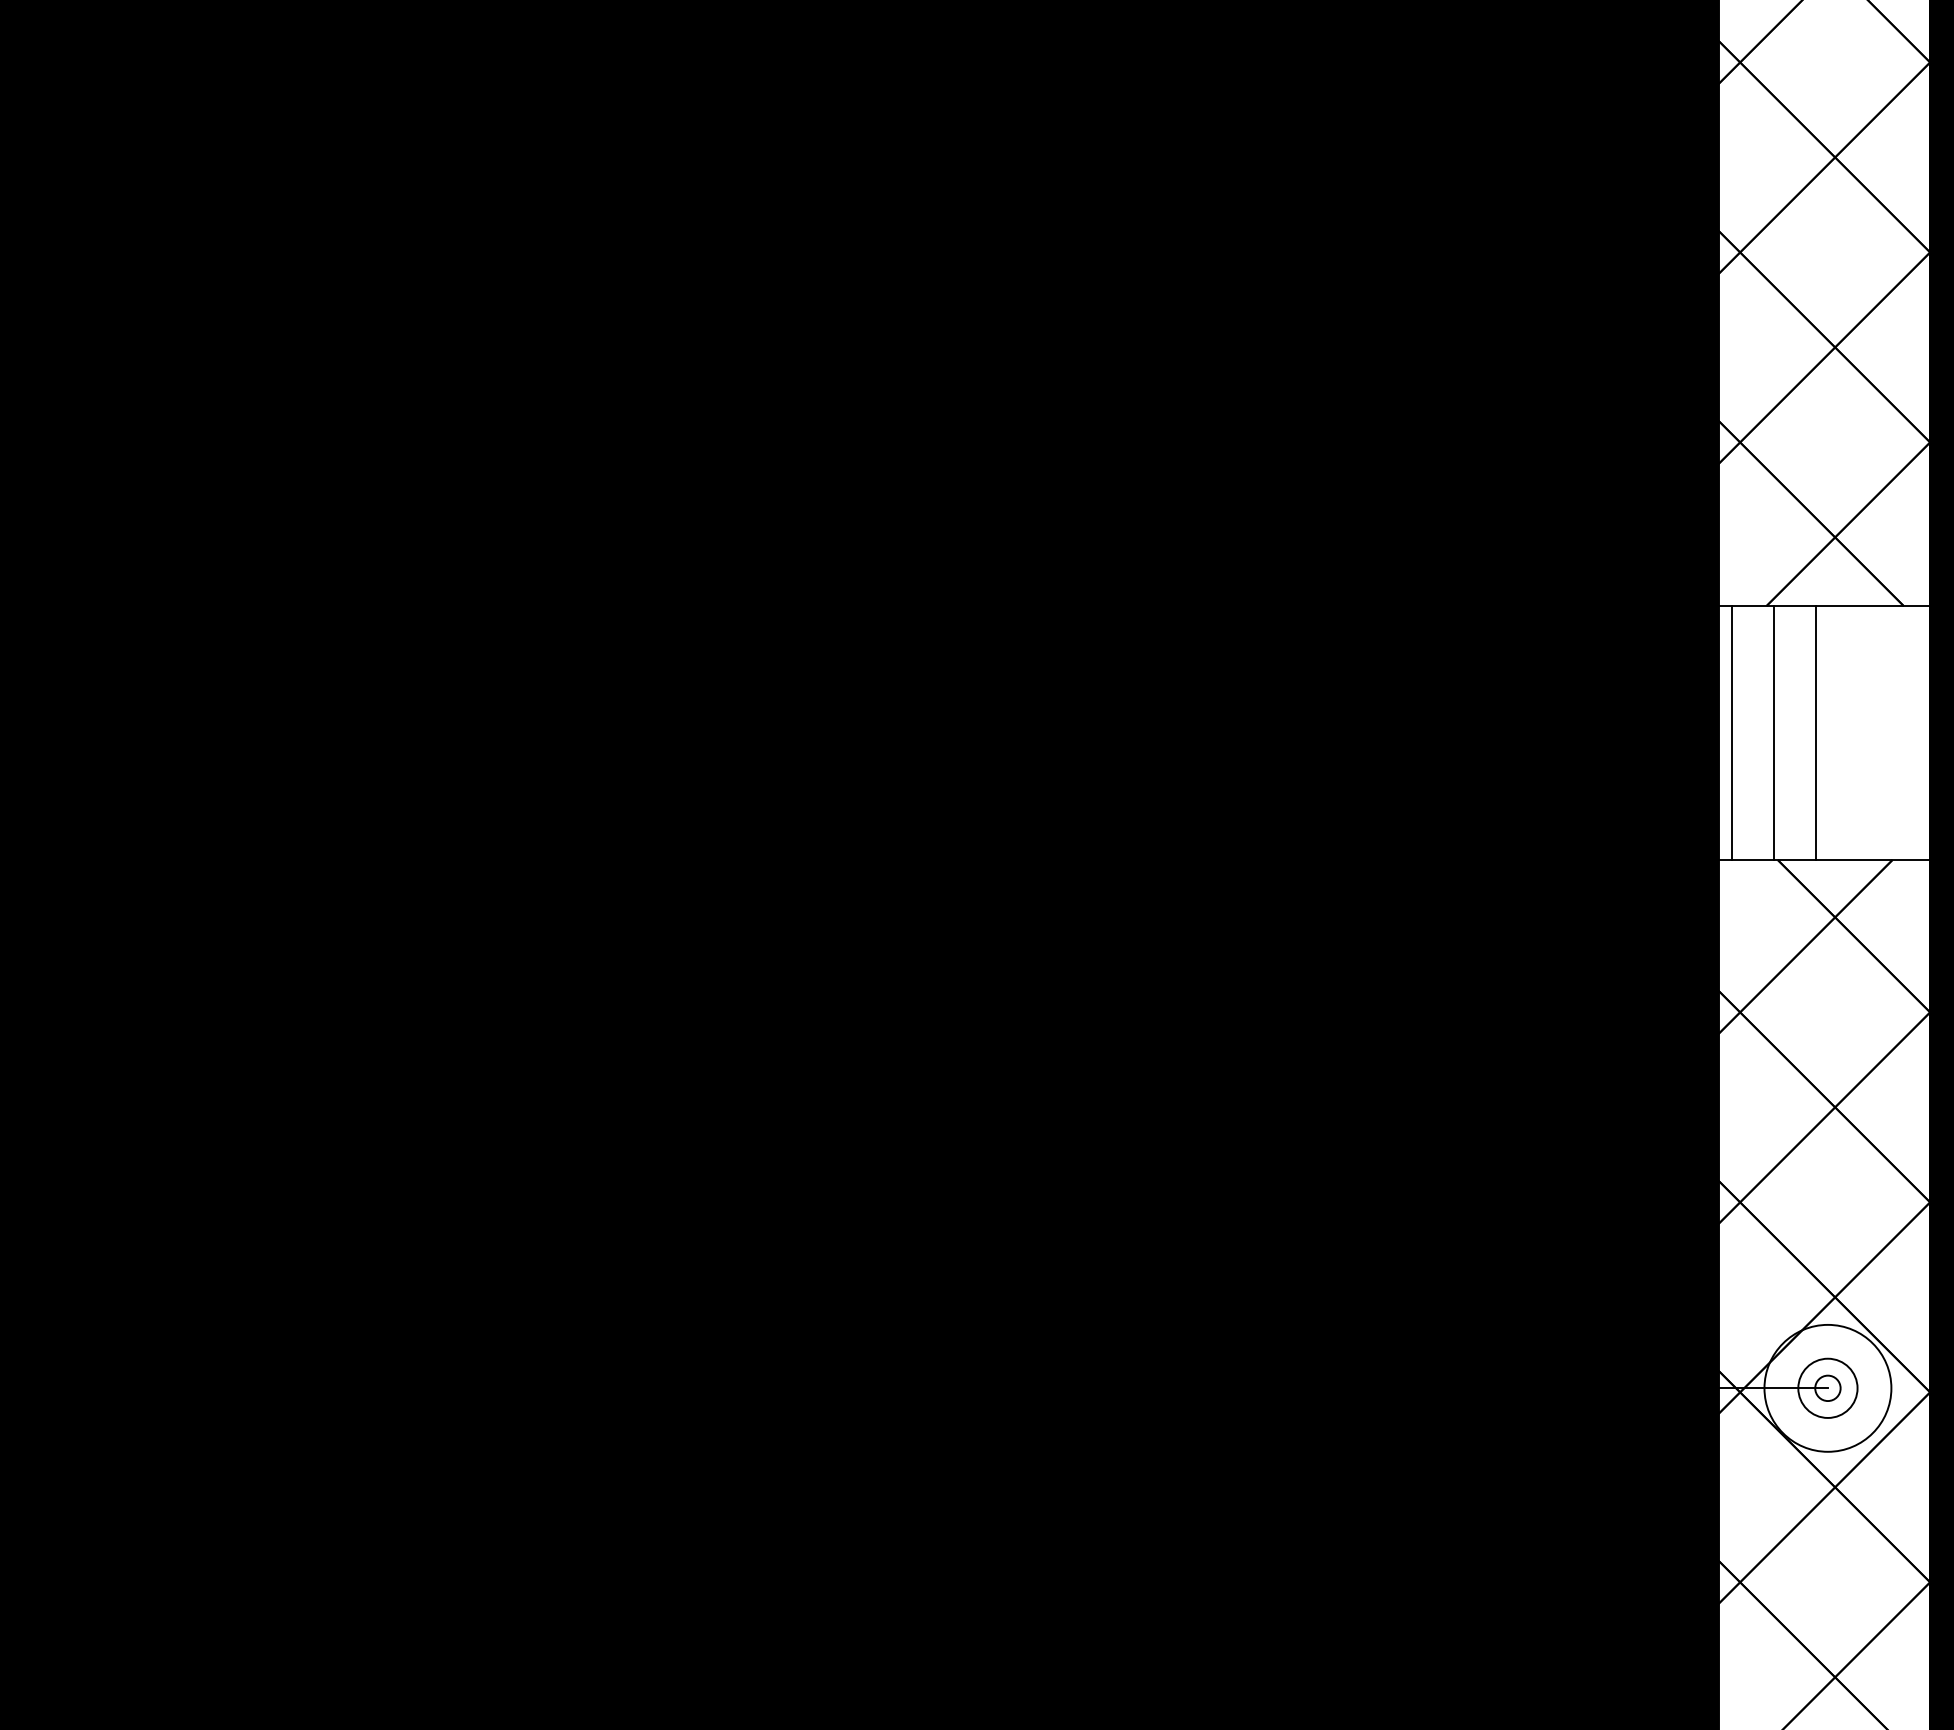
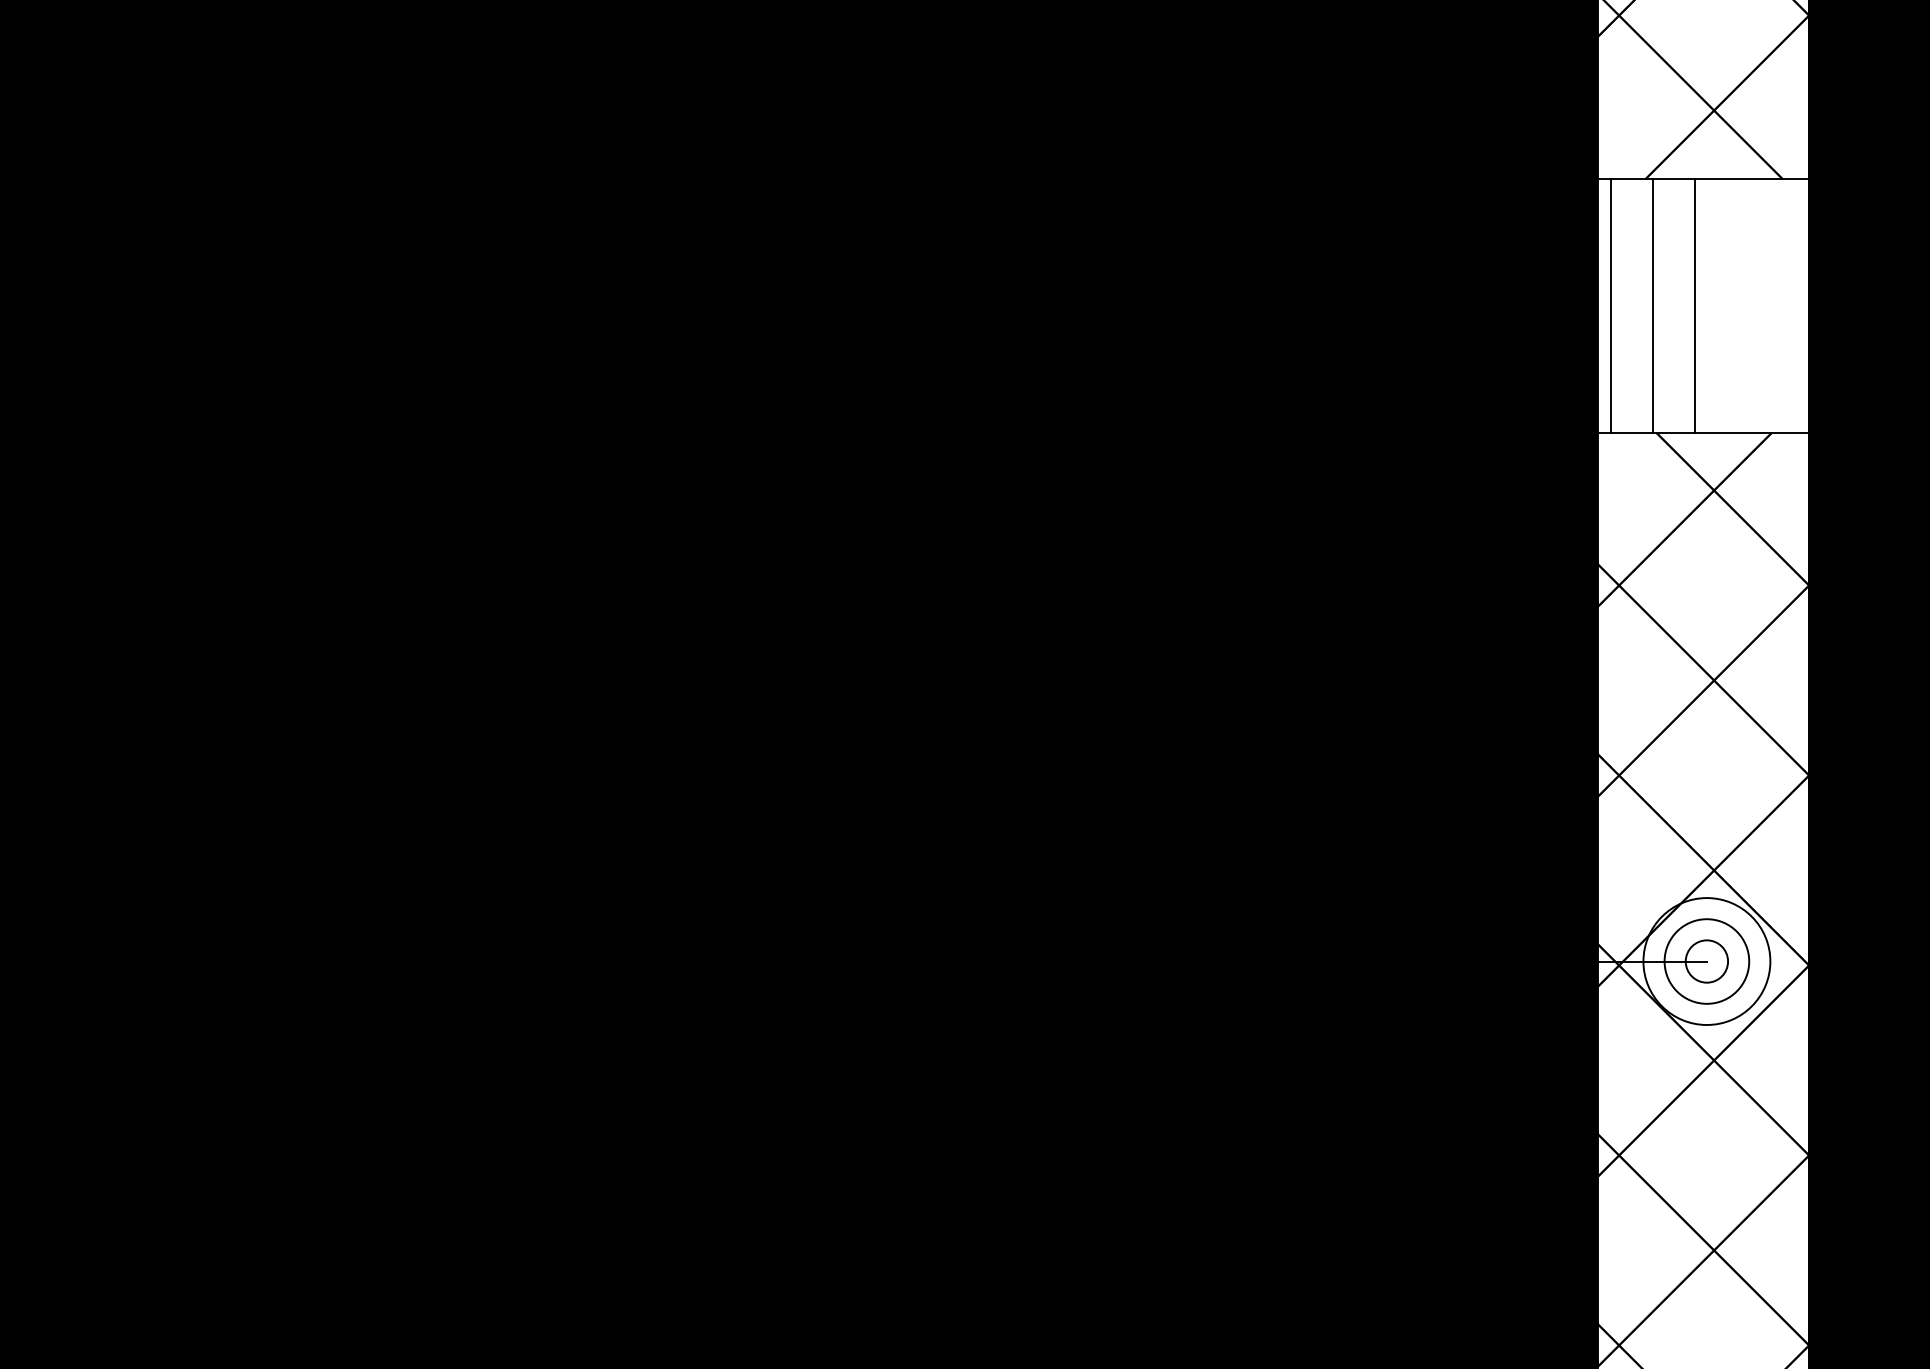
circle: (1827, 1388) -> (1706, 961), size x1.43
circle: (1827, 1388) -> (1706, 961), size x1.67

